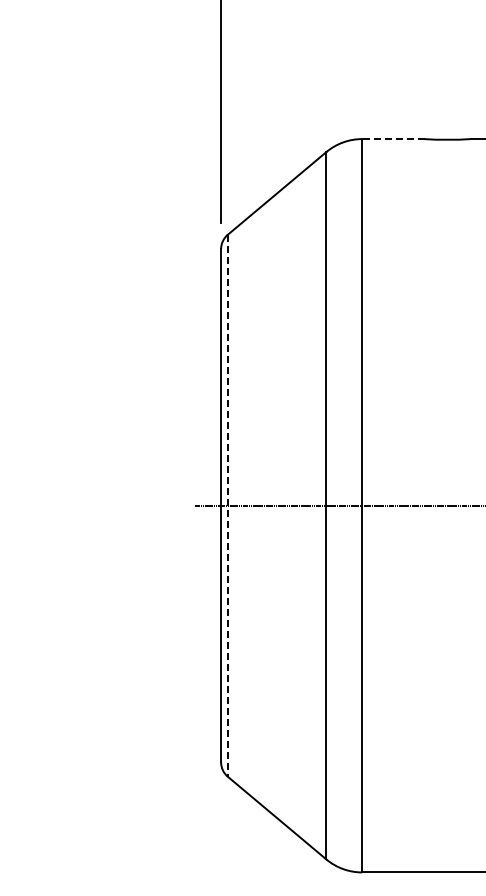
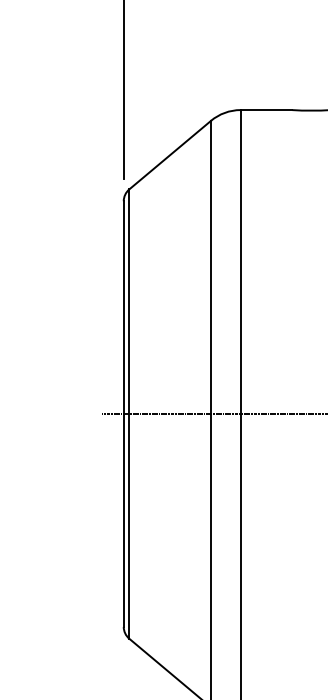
line: (392, 139) -> (265, 110), dashed -> solid
line: (227, 505) -> (129, 413), dashed -> solid

